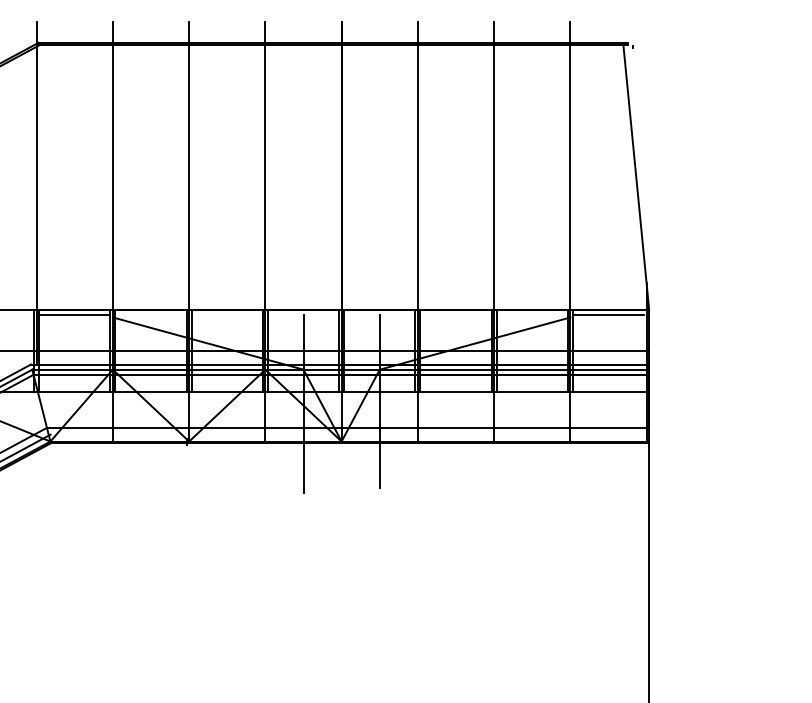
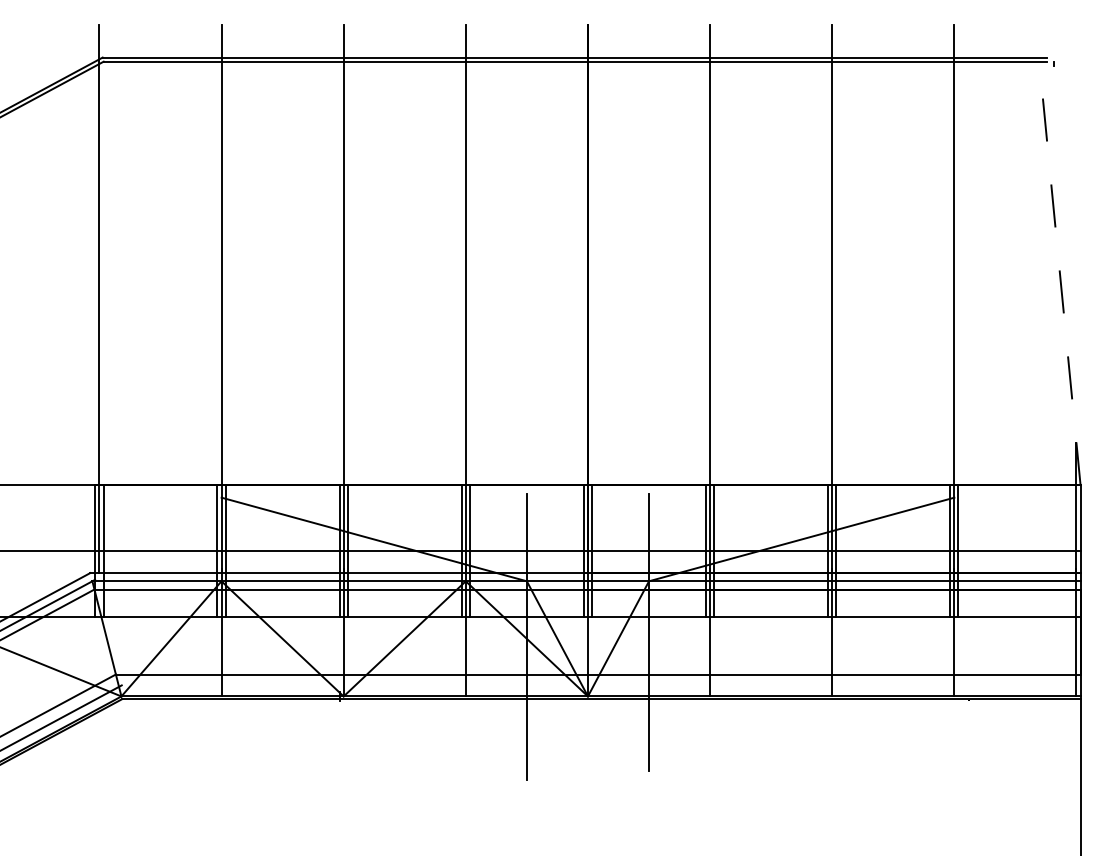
line: (636, 177) -> (1060, 273), solid -> dashed
line: (74, 314) -> (160, 492), removed
line: (608, 314) -> (1015, 492), removed

